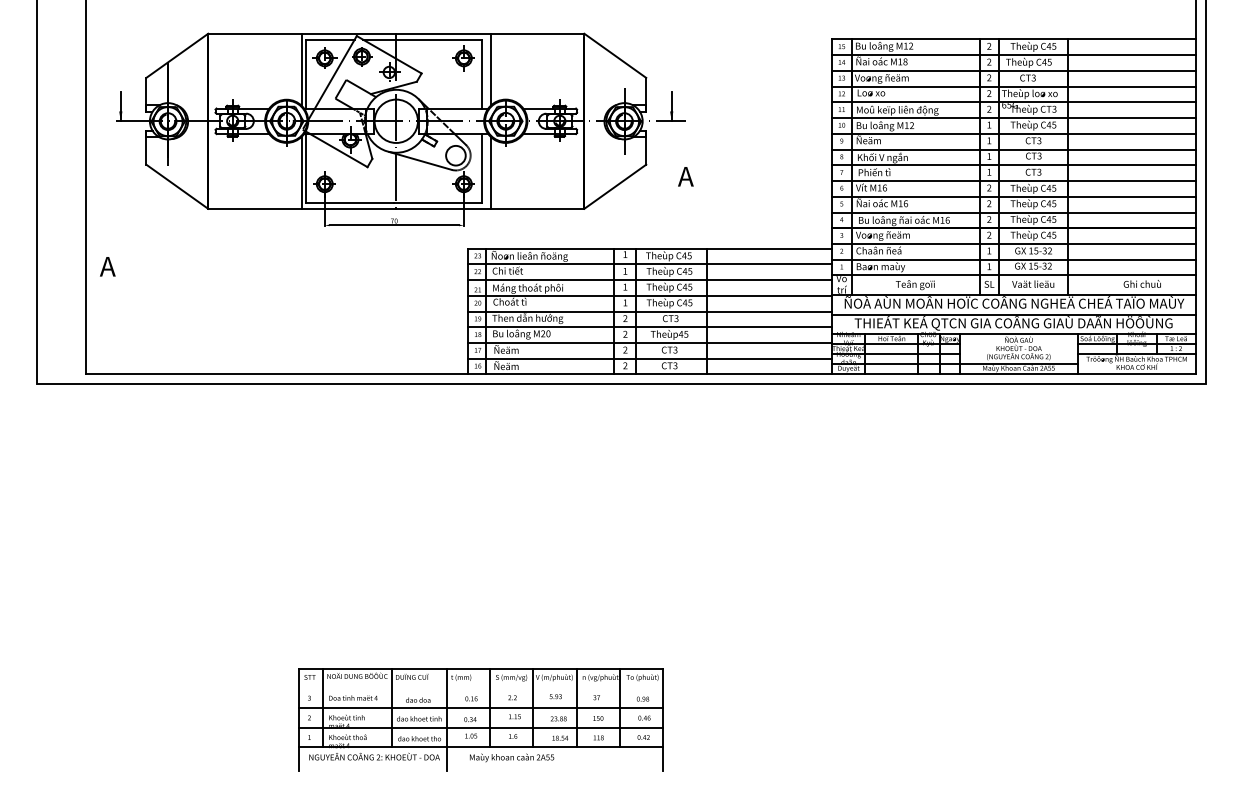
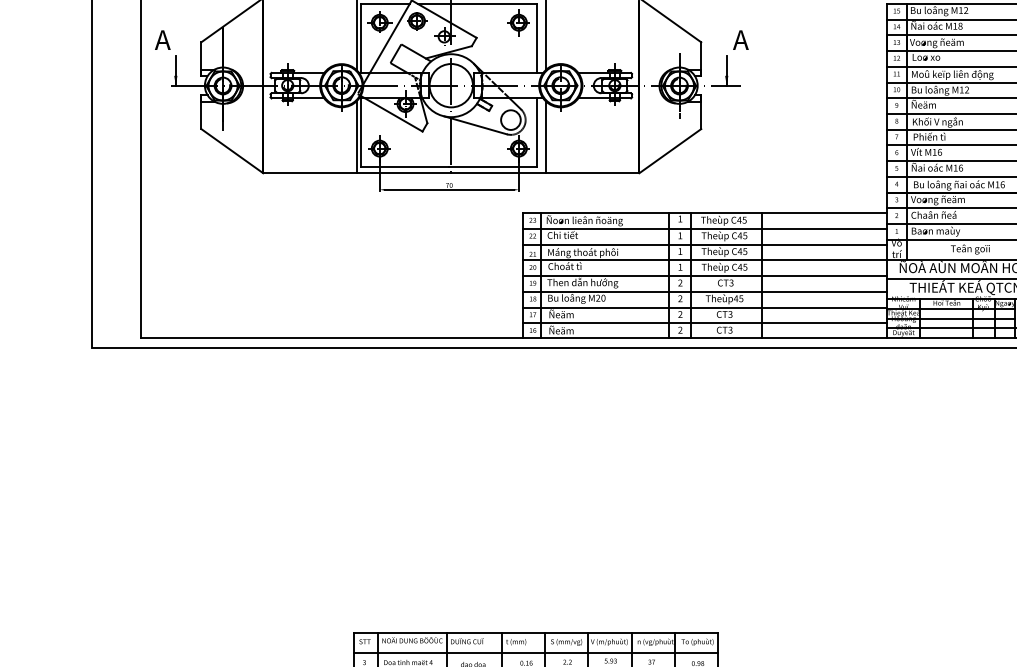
text: (685, 176) -> (740, 39), moved
text: (107, 266) -> (162, 39), moved
line: (481, 688) -> (536, 652), added

